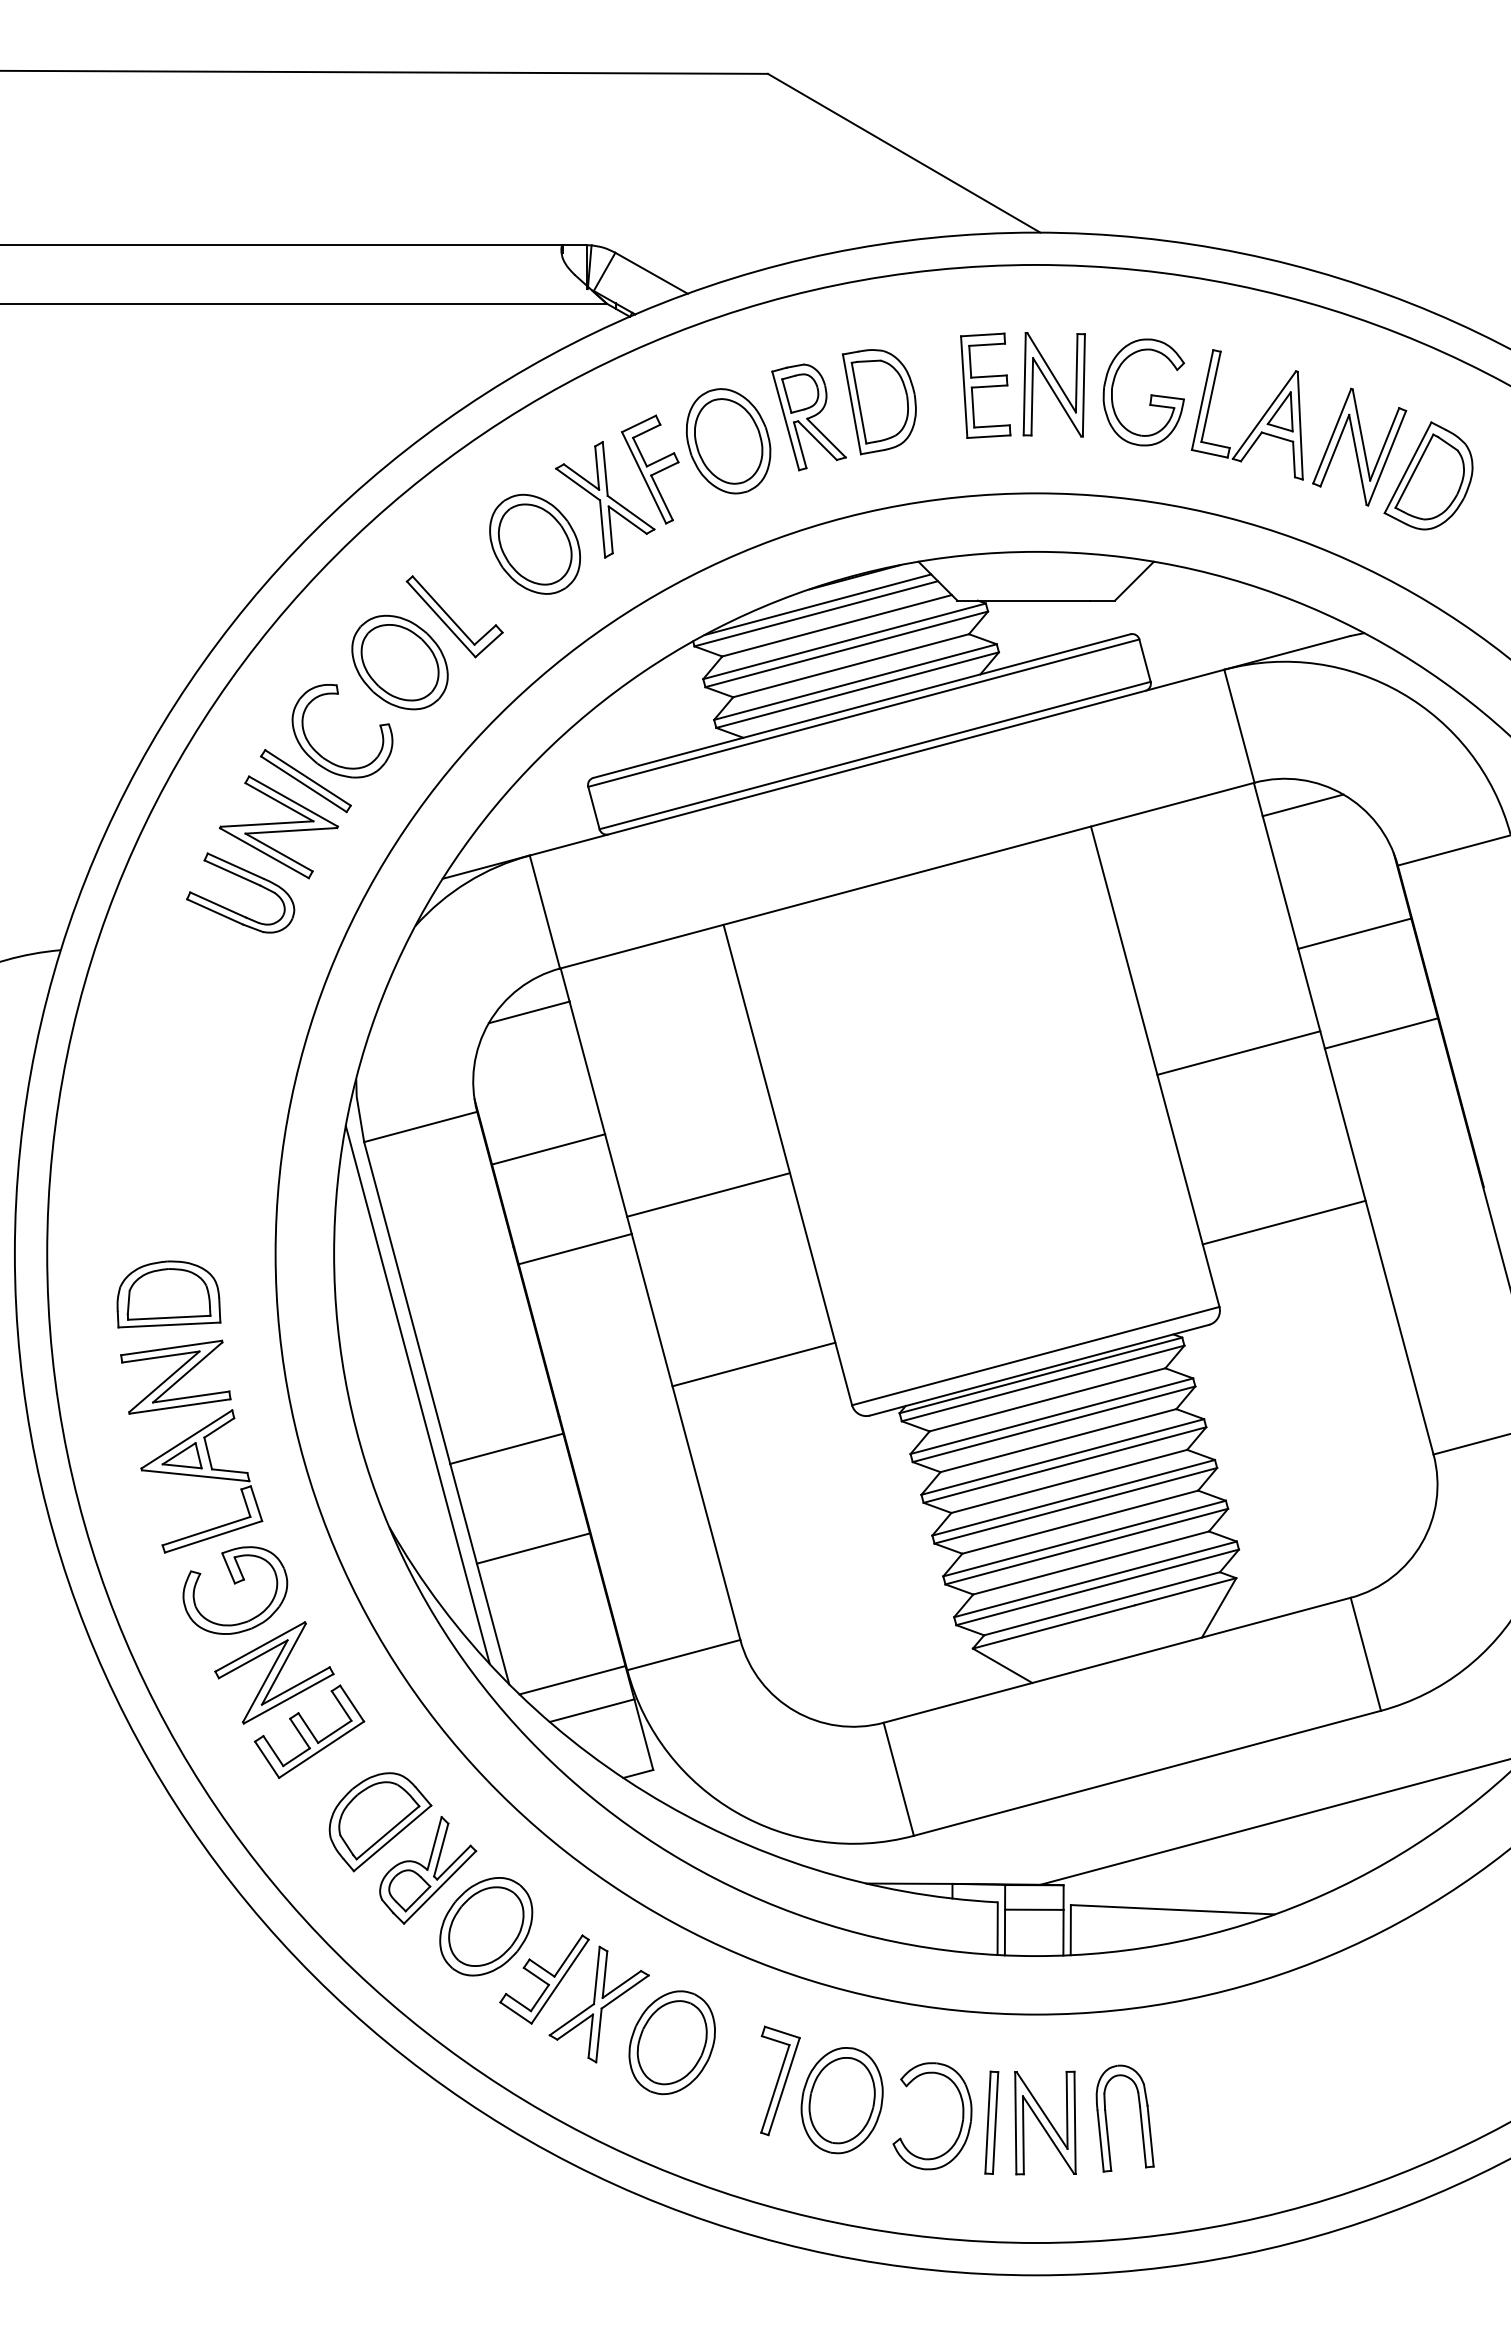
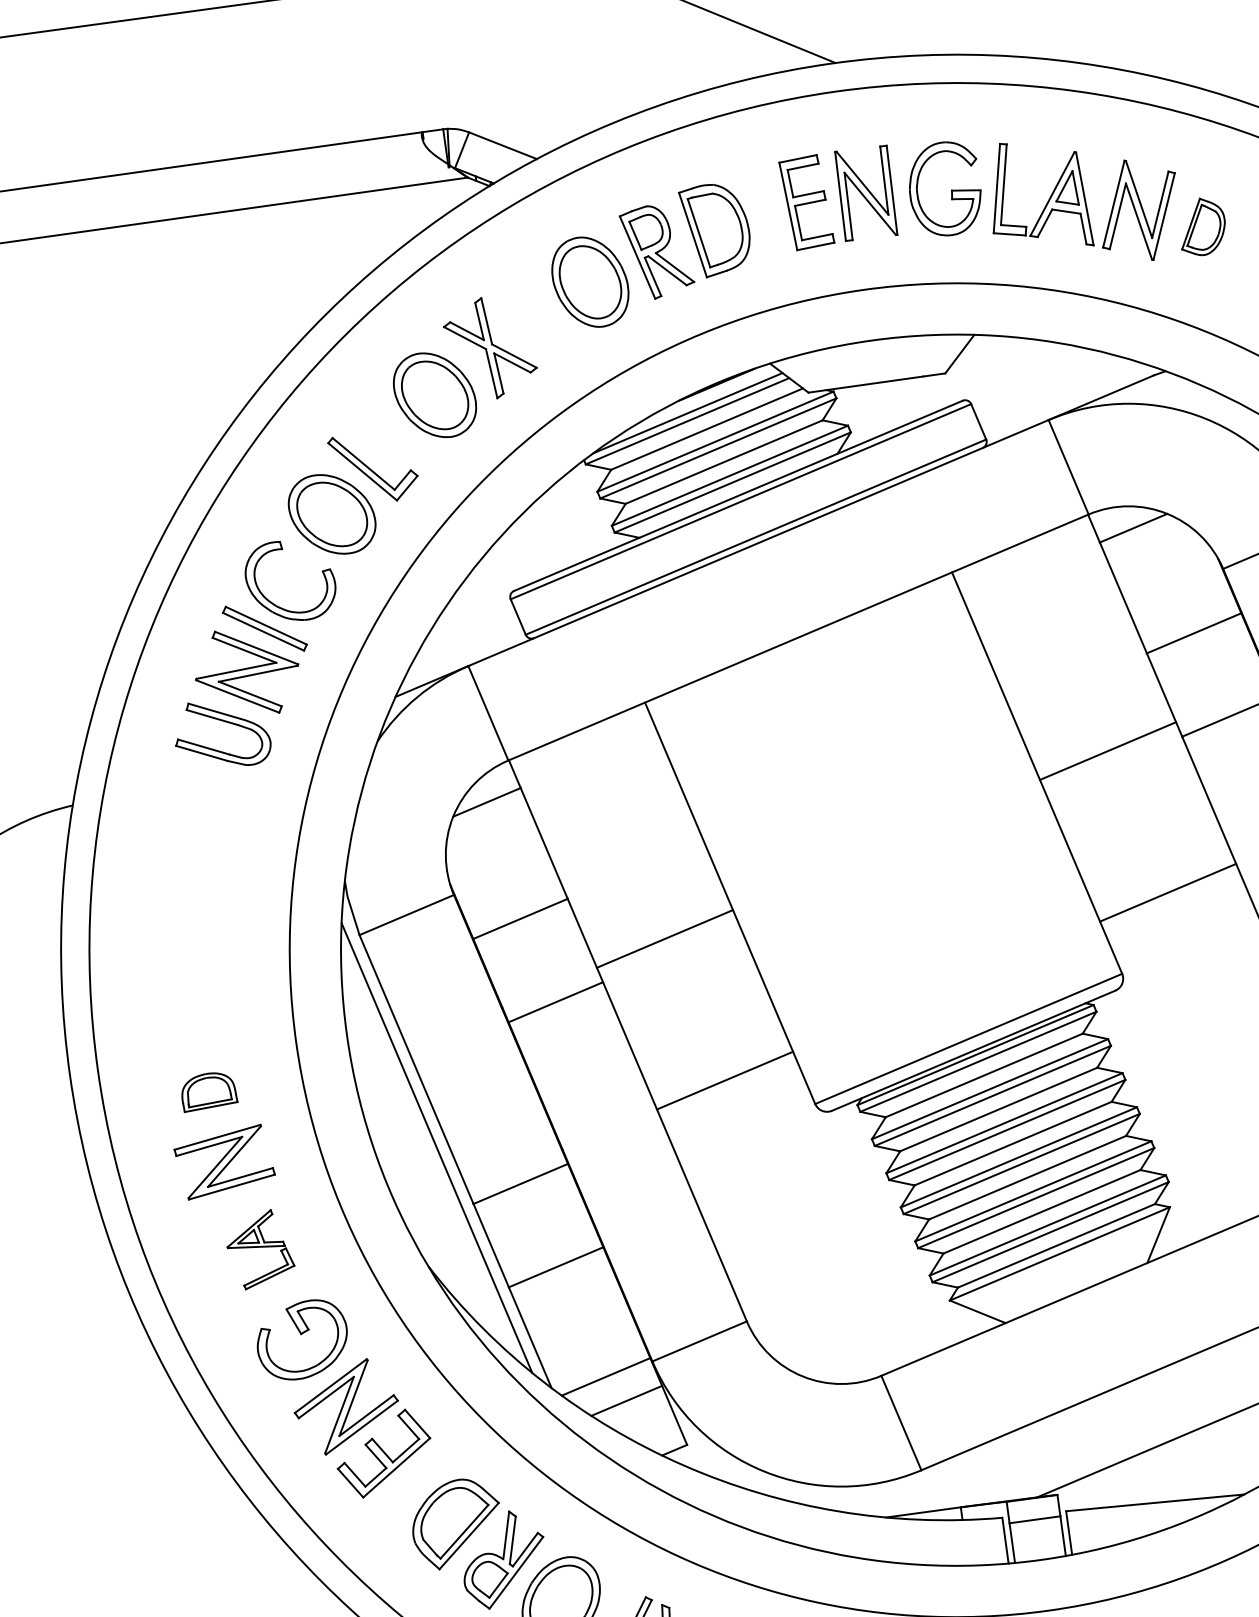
part: (650, 469) -> (526, 316), removed
part: (1428, 475) -> (1202, 226), size x0.6
part: (168, 1294) -> (208, 1091), size x0.6
part: (201, 1481) -> (259, 1249), size x0.6

